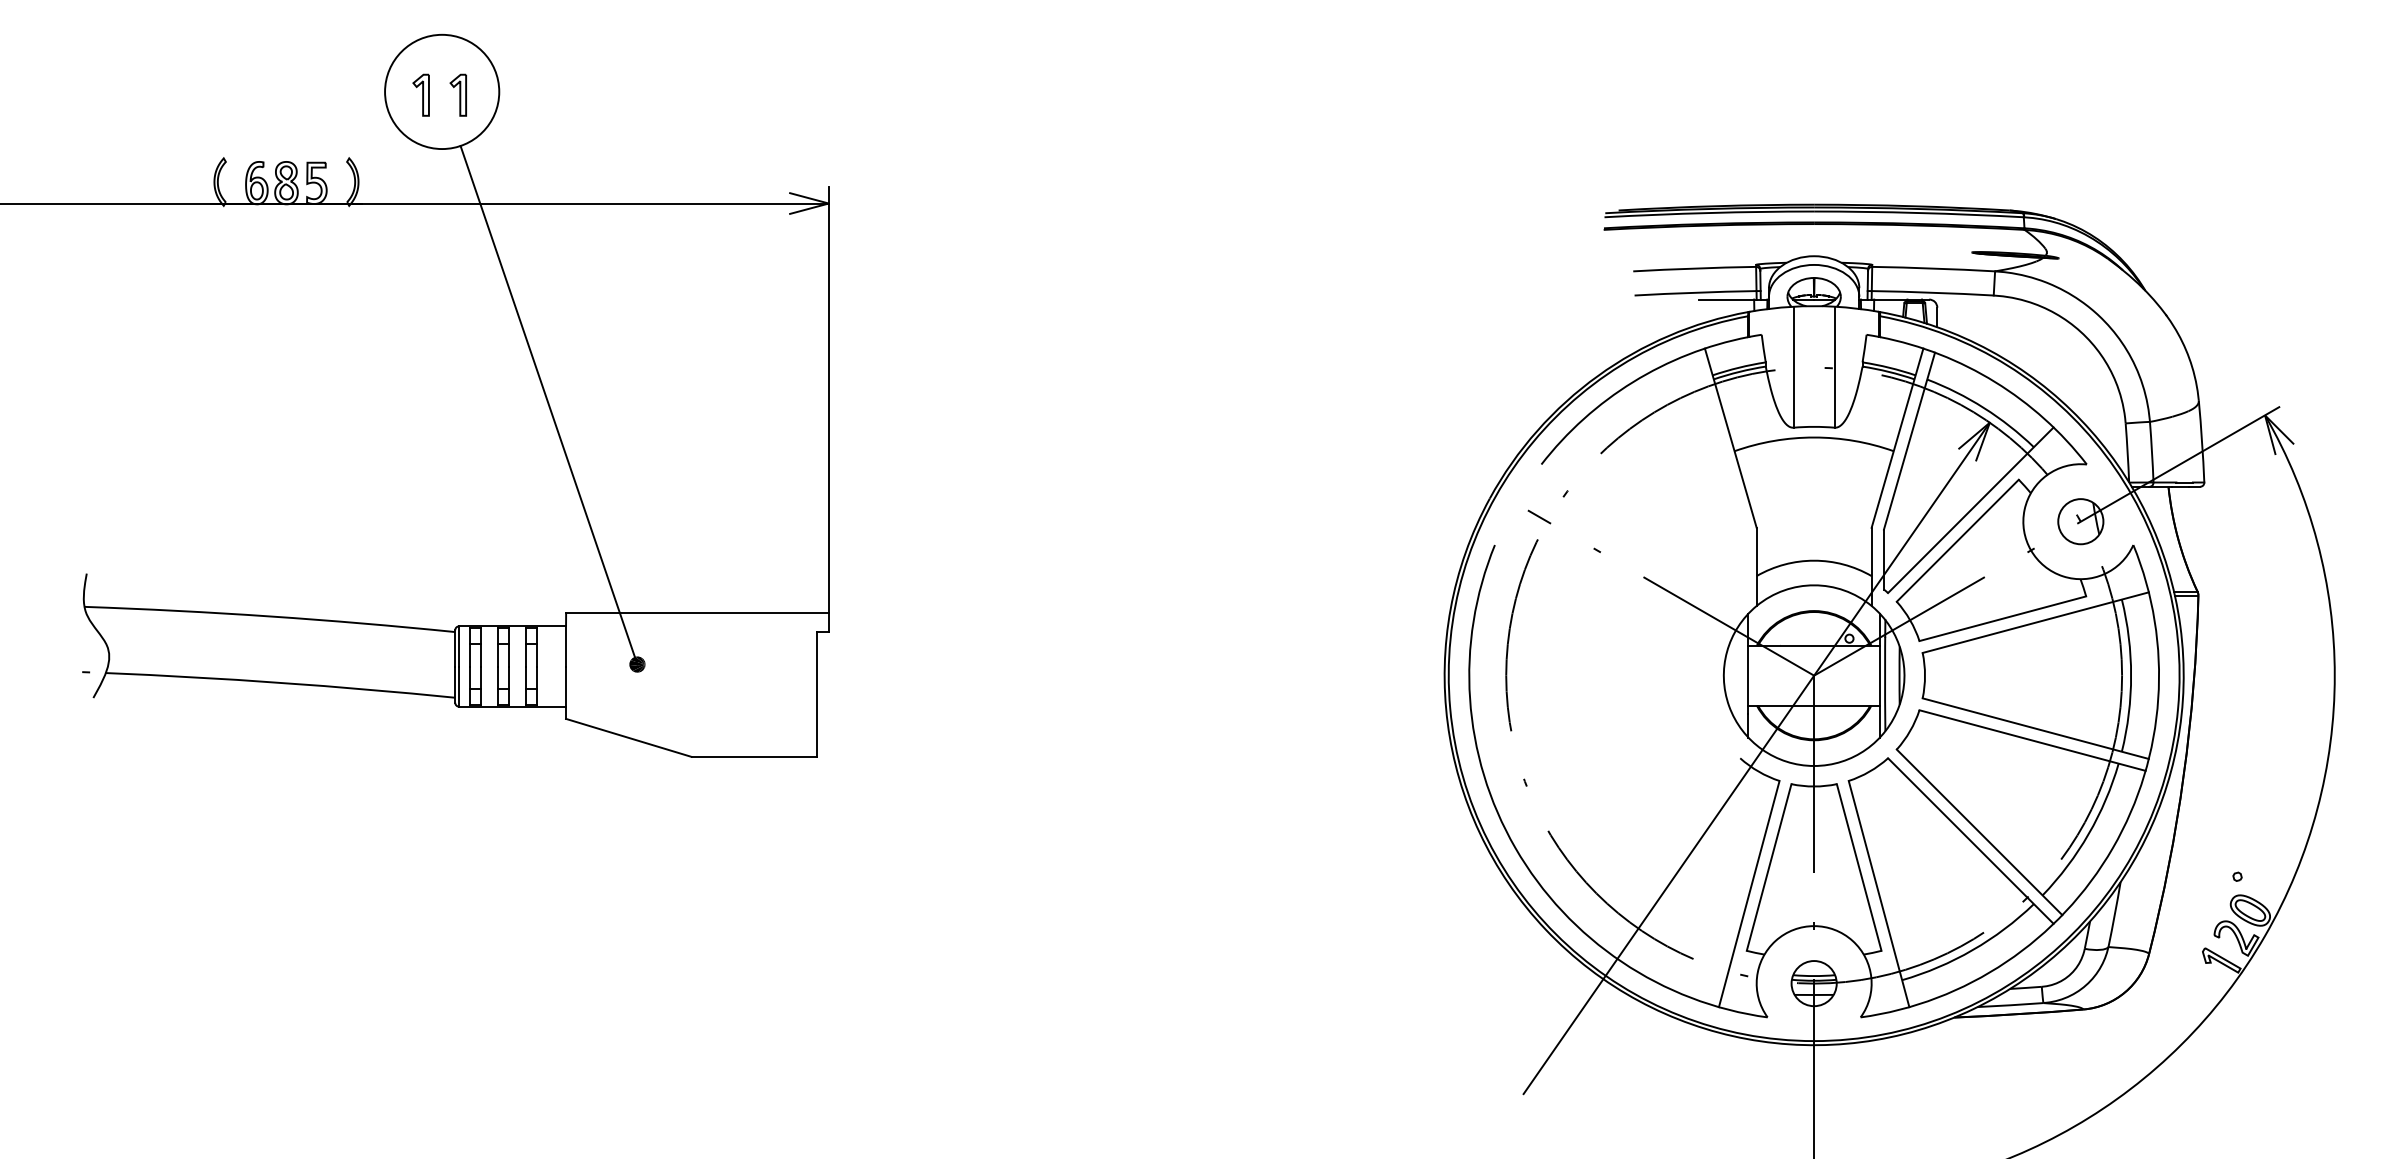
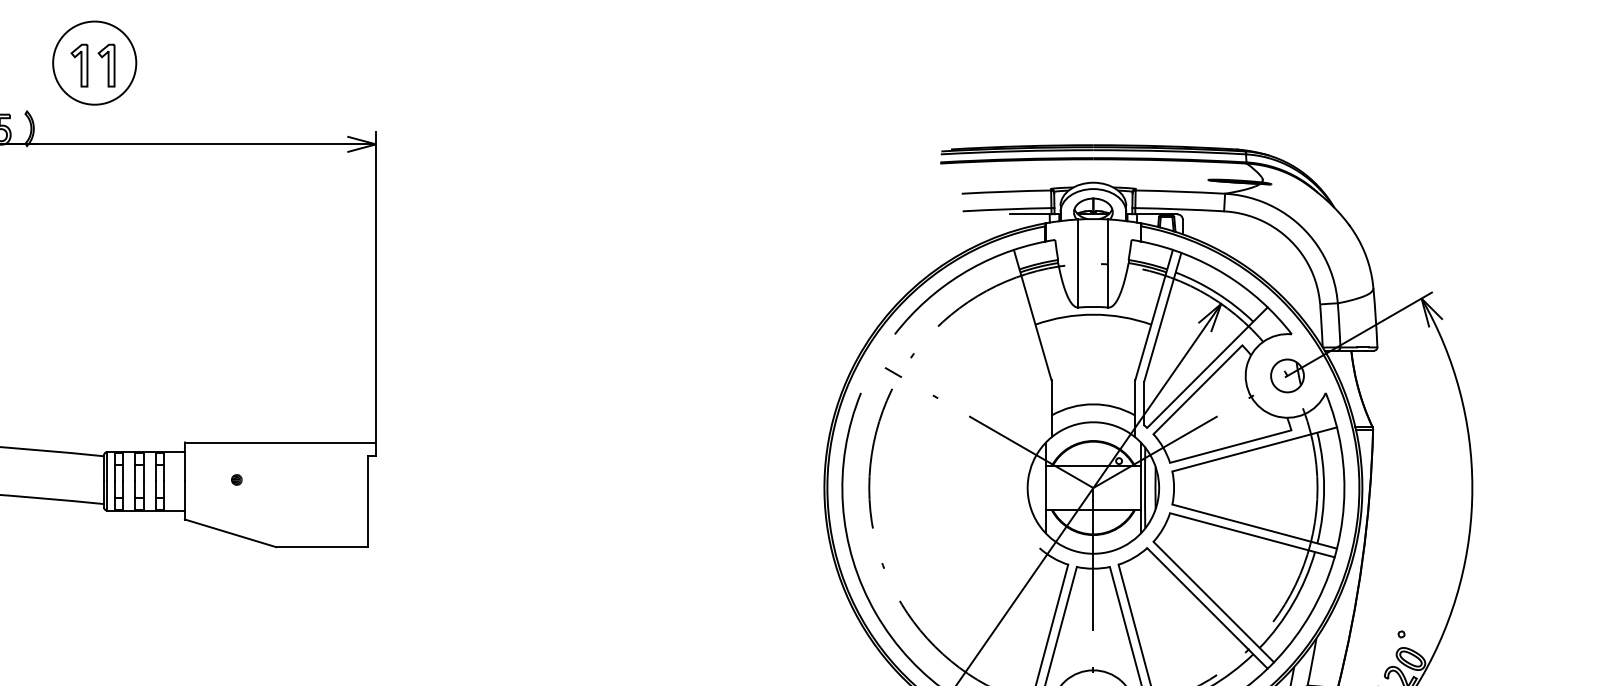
part: (420, 94) -> (78, 65), size x1.4
part: (457, 94) -> (105, 65), size x1.4
line: (548, 404) -> (172, 290), removed

